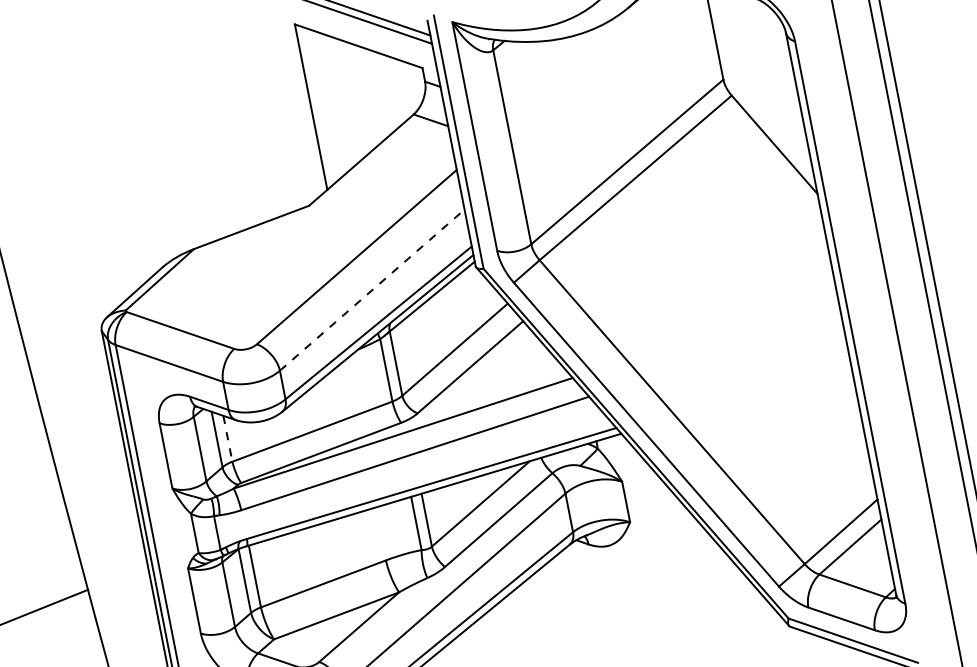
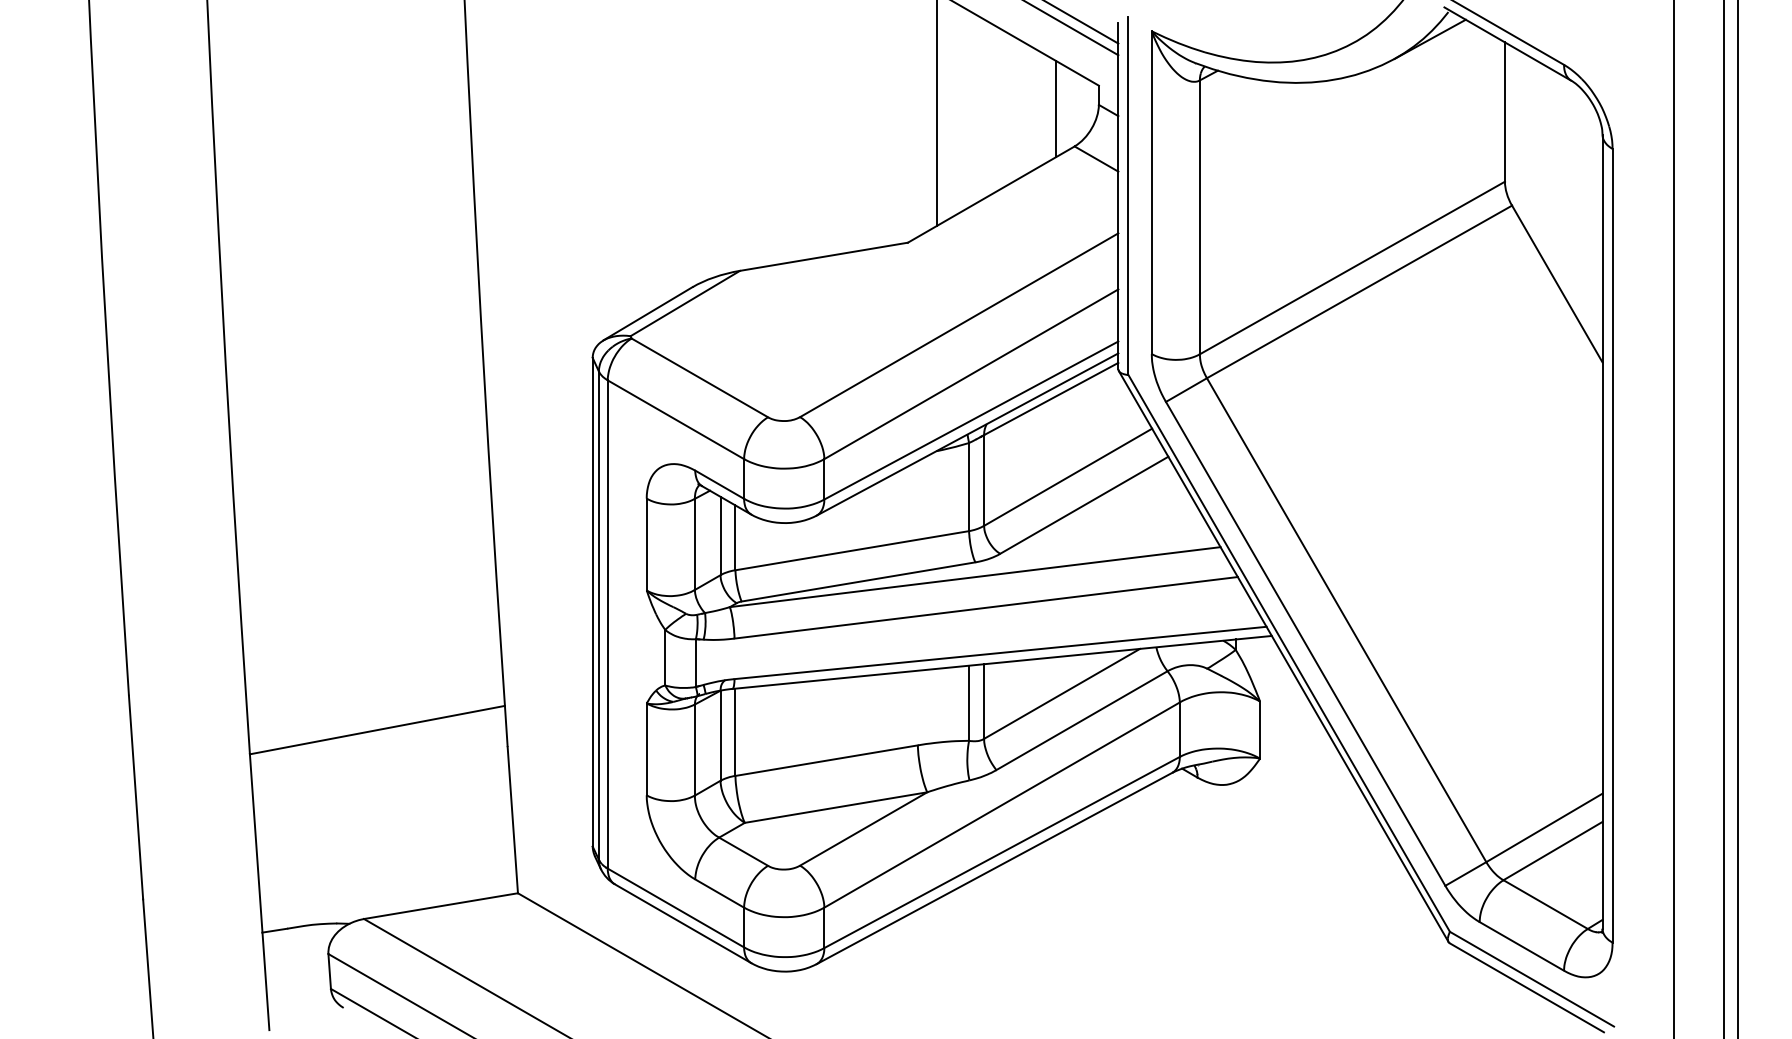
line: (395, 90) -> (1056, 109), added
line: (372, 290) -> (971, 374), dashed -> solid
line: (228, 439) -> (735, 538), dashed -> solid

